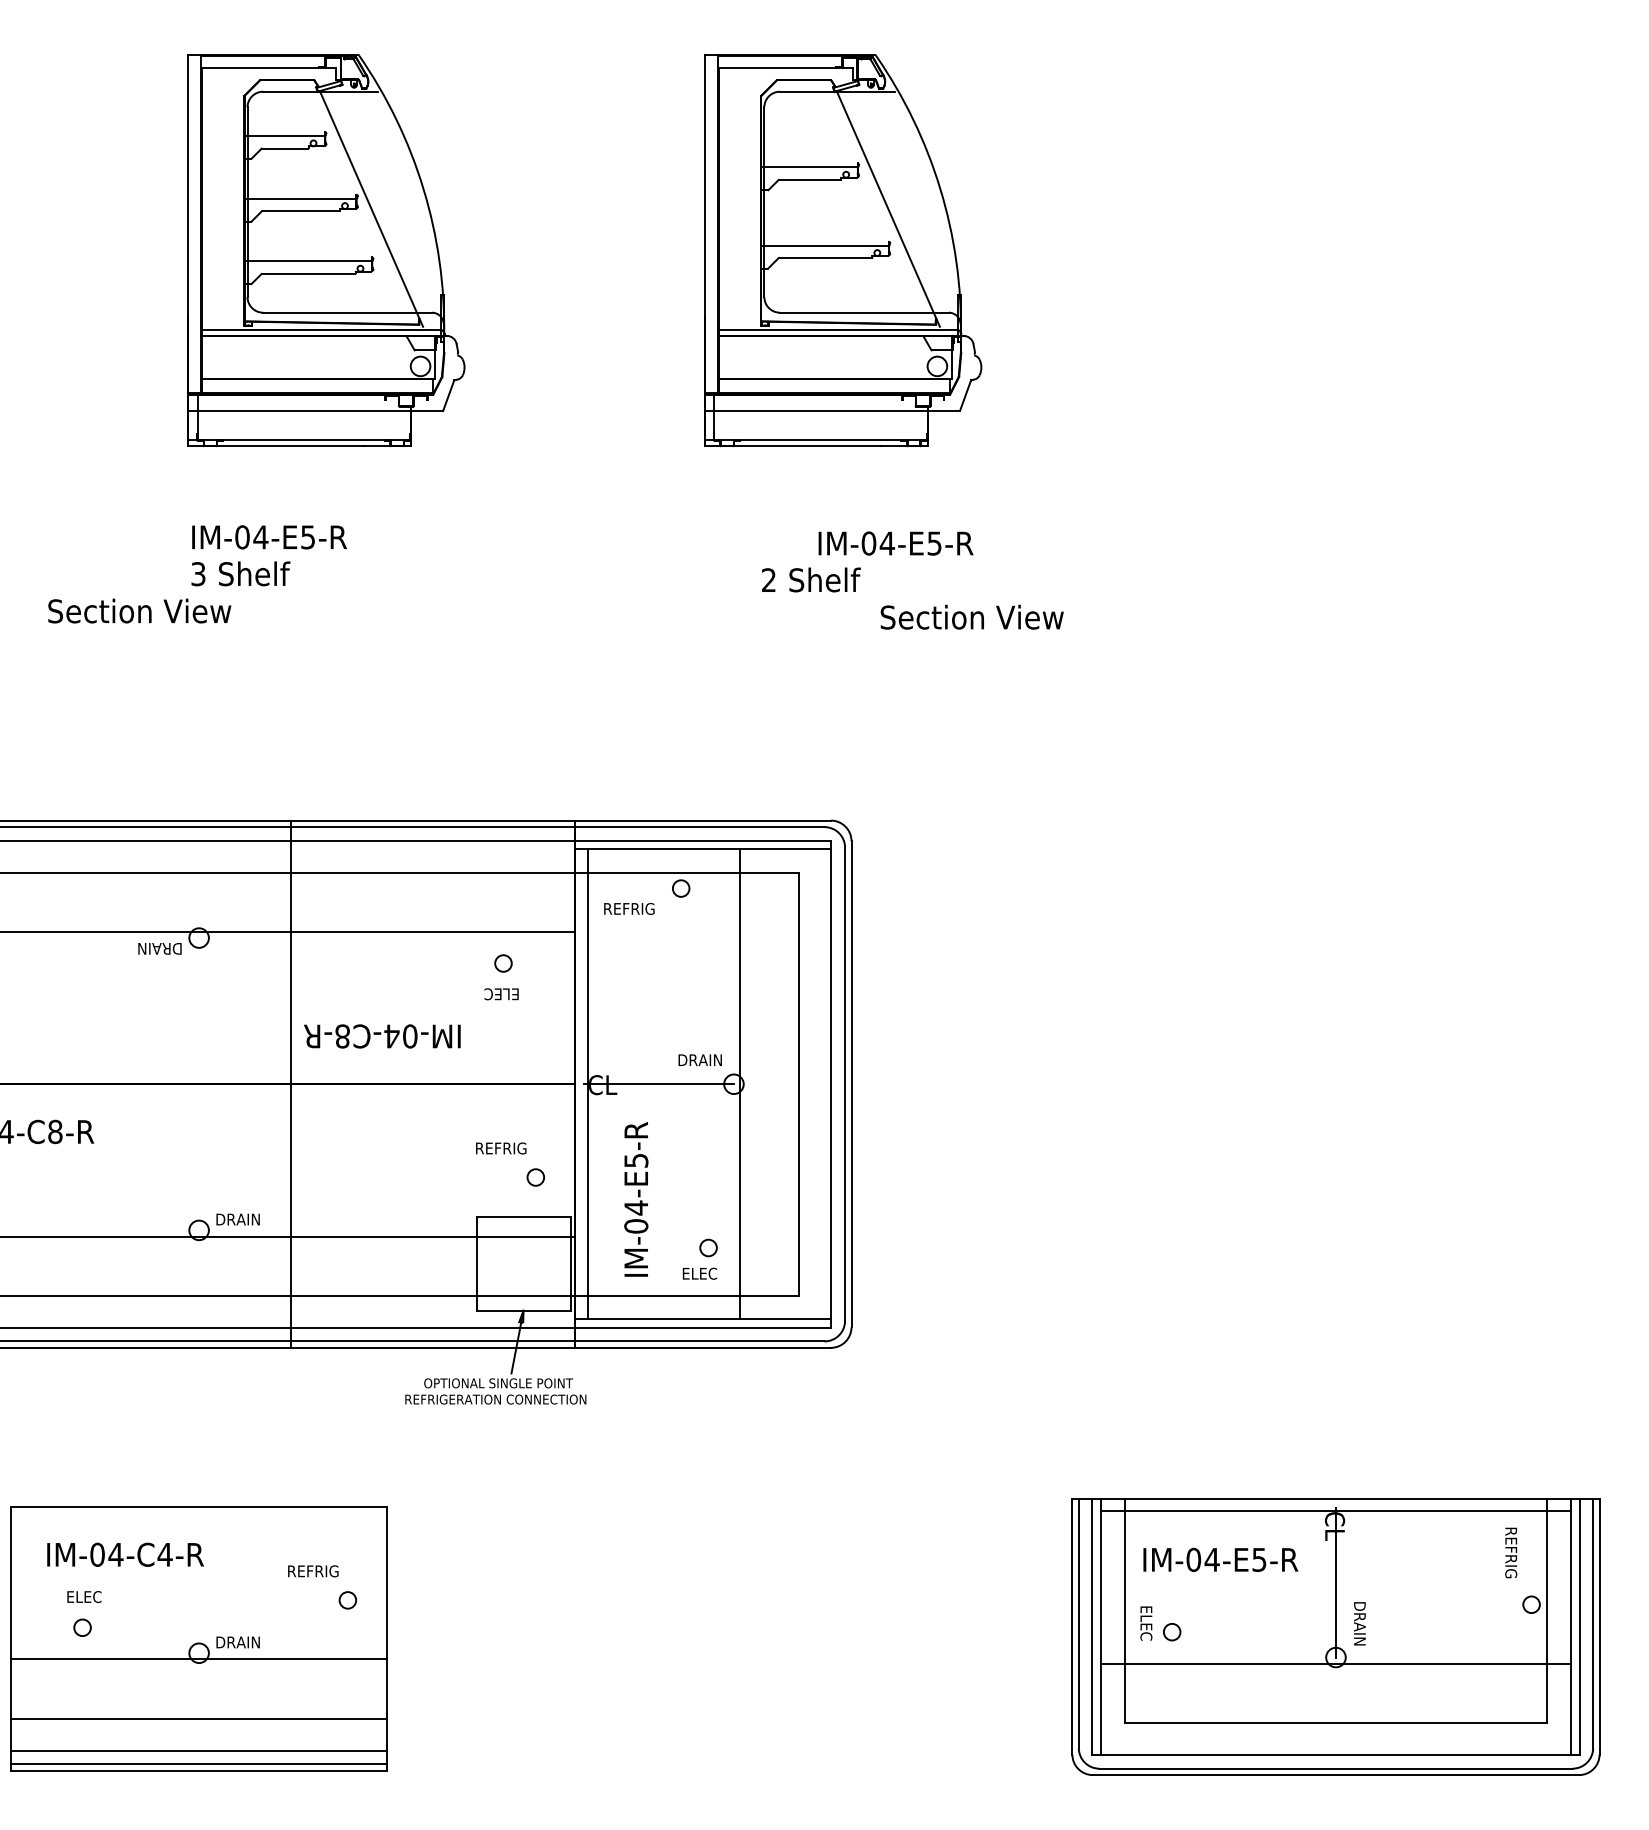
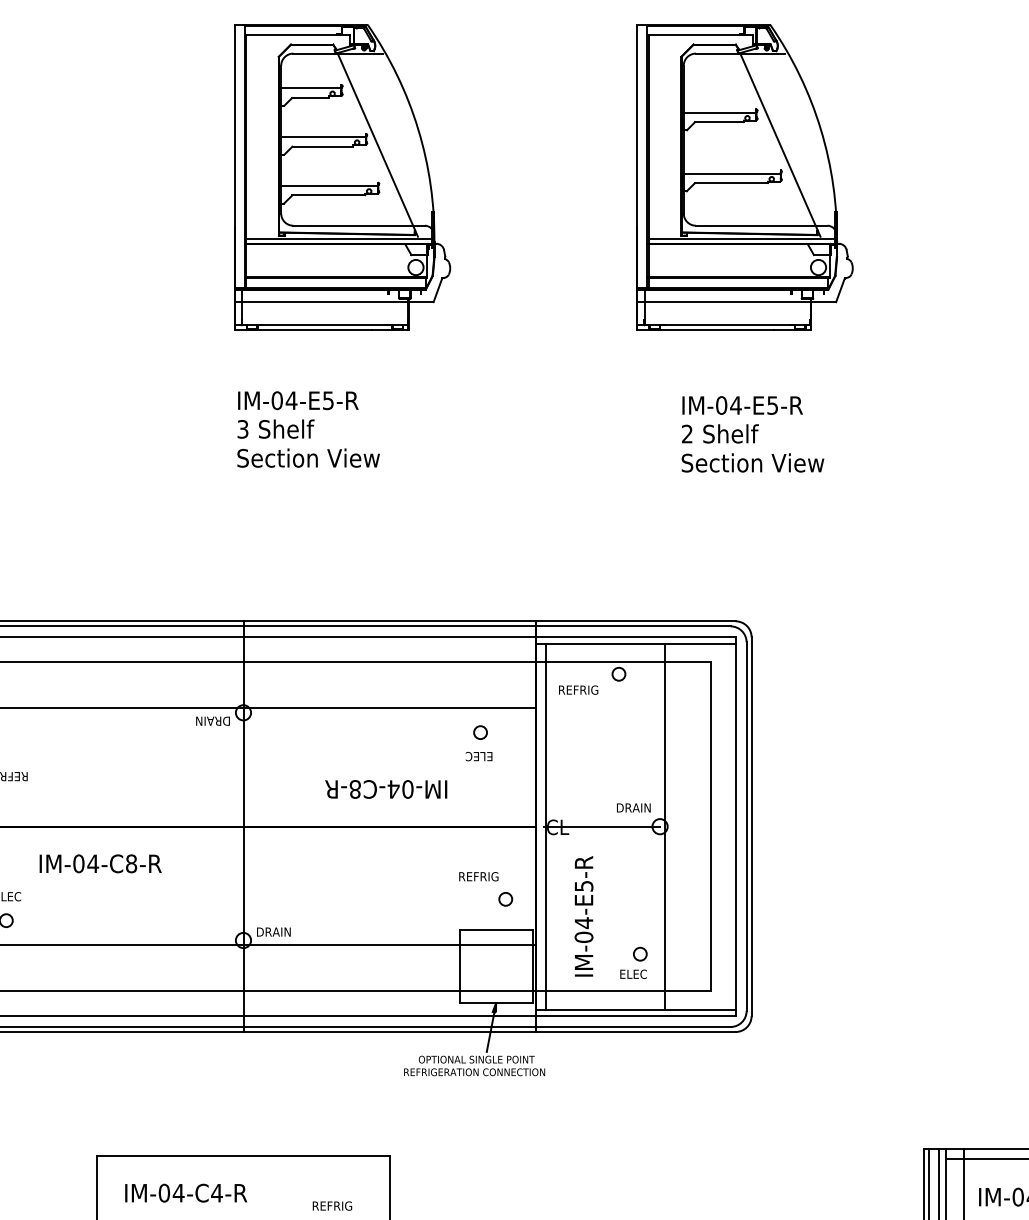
text: (895, 543) -> (742, 405), moved
text: (139, 610) -> (308, 457), moved
text: (971, 616) -> (752, 462), moved
line: (291, 1083) -> (243, 826), moved

